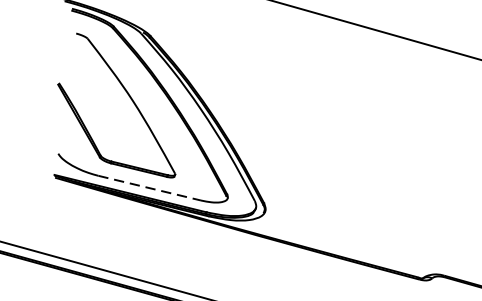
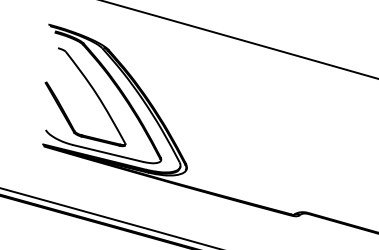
line: (148, 188) -> (107, 153), dashed -> solid

